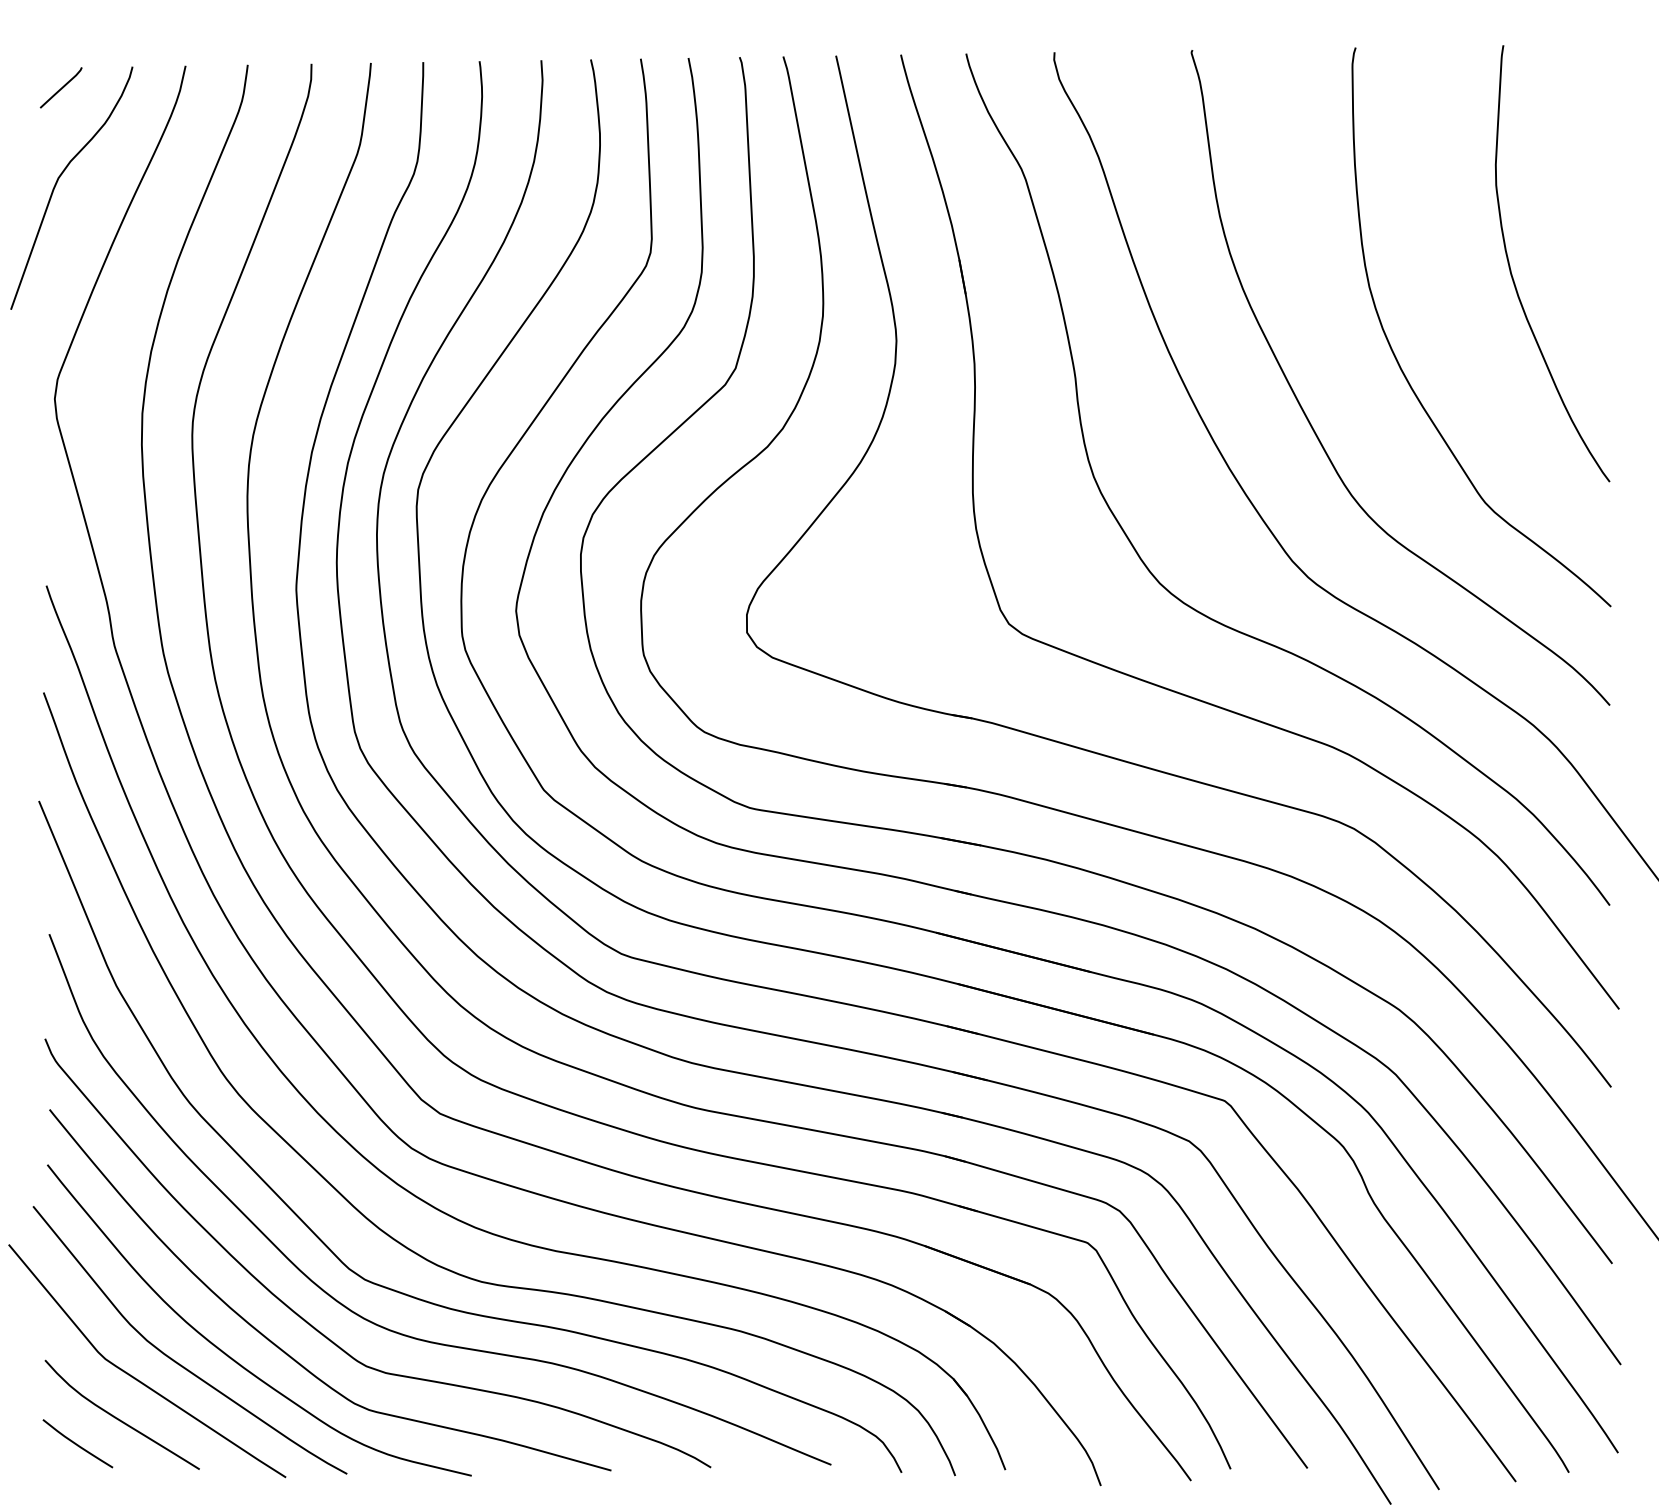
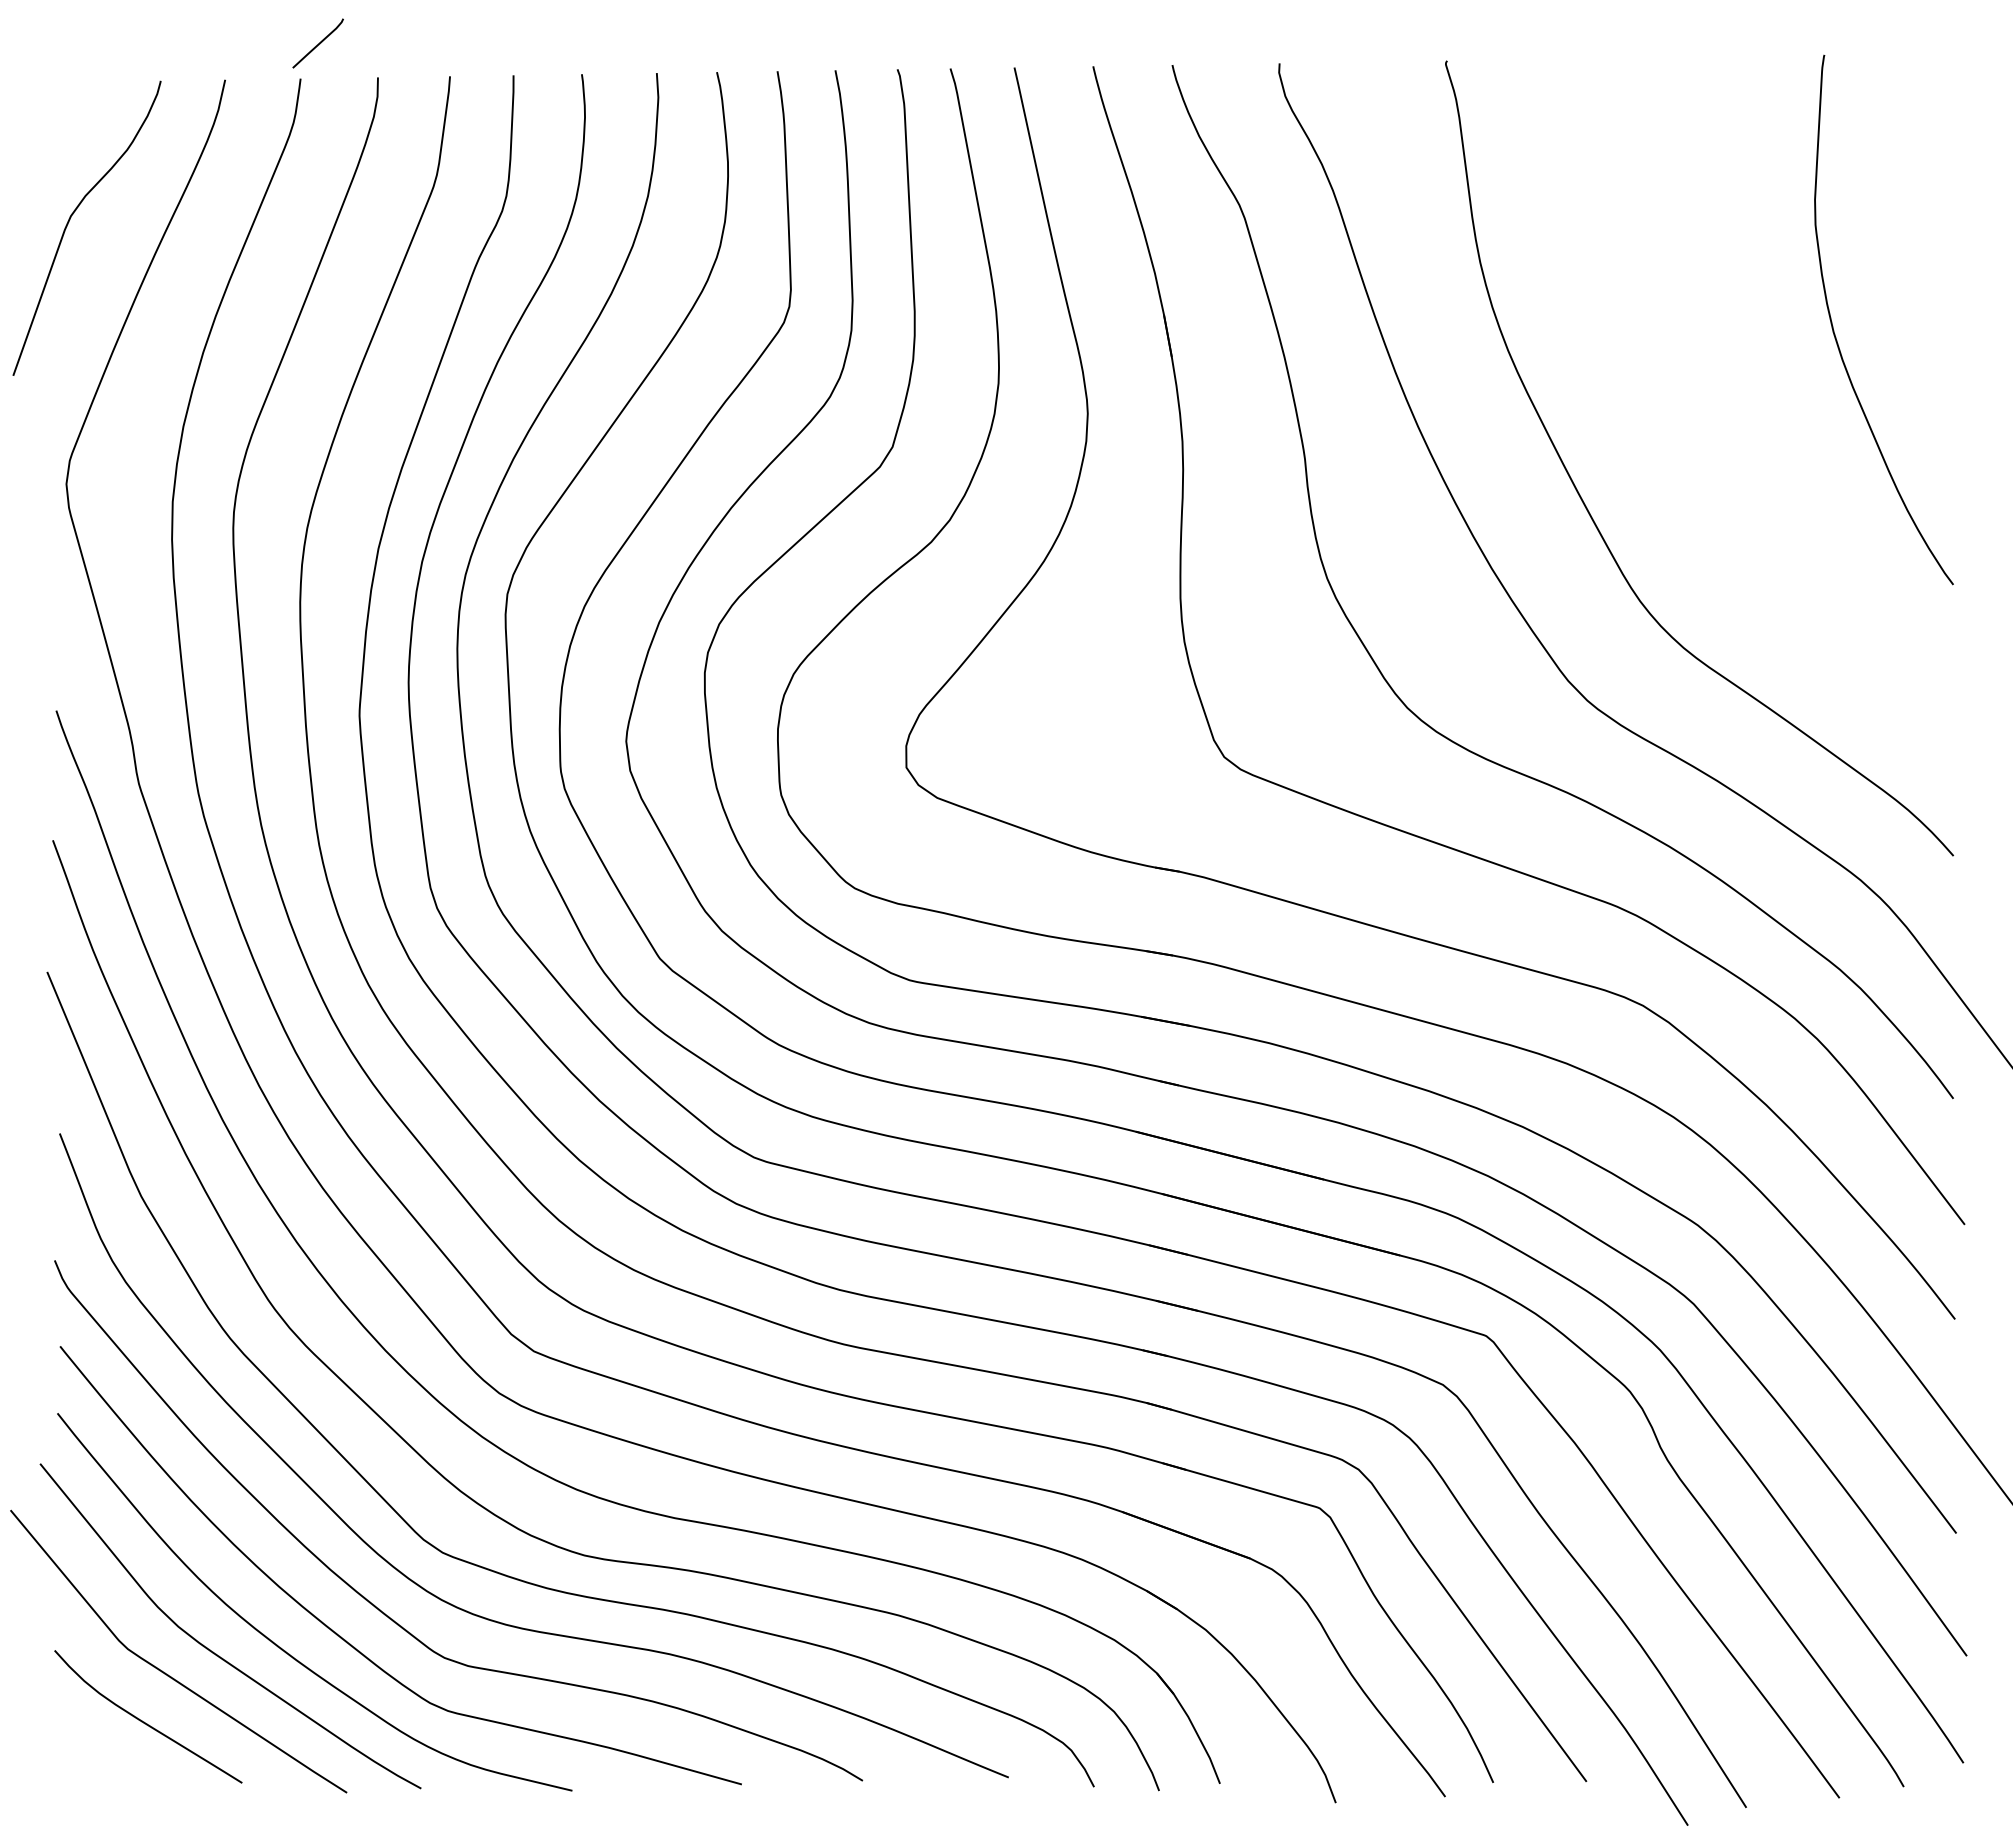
line: (61, 87) -> (318, 43), moved
curve: (1398, 362) -> (1697, 439), removed
curve: (77, 1444) -> (94, 1752), removed

